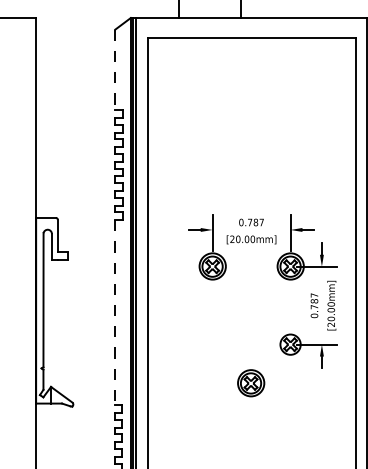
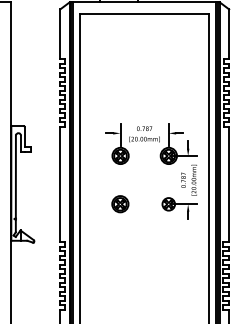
line: (115, 70) -> (60, 34), dashed -> solid
line: (115, 314) -> (60, 185), dashed -> solid
part: (251, 383) -> (120, 204), moved

